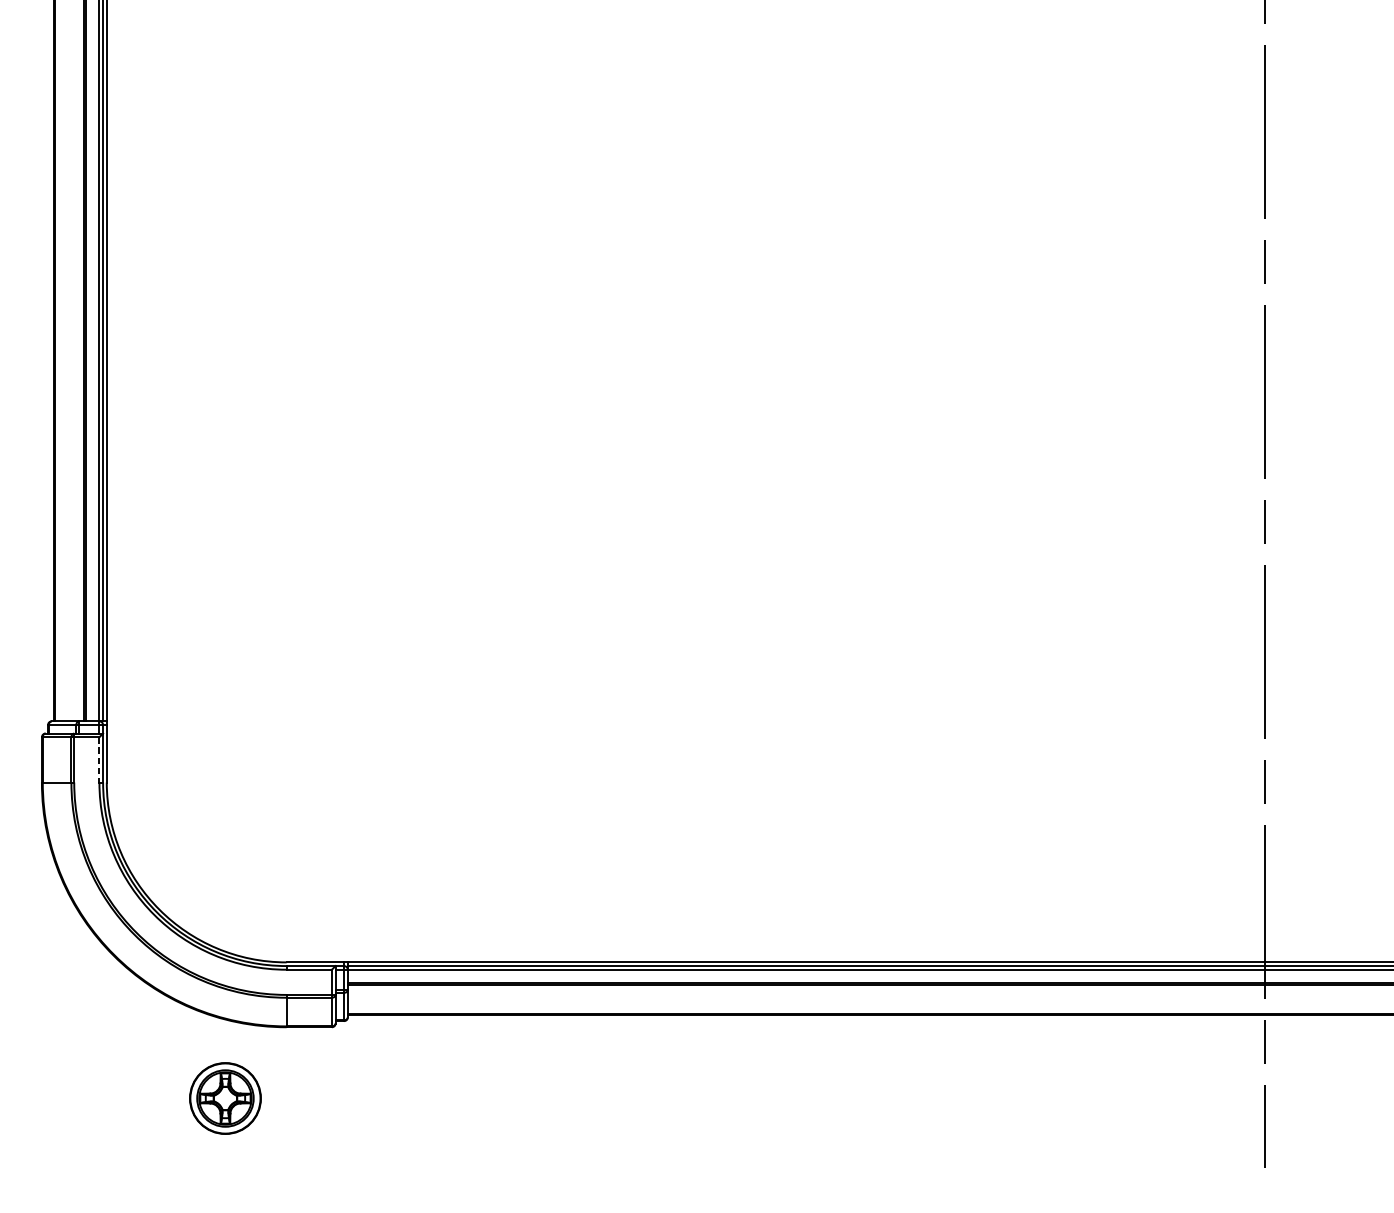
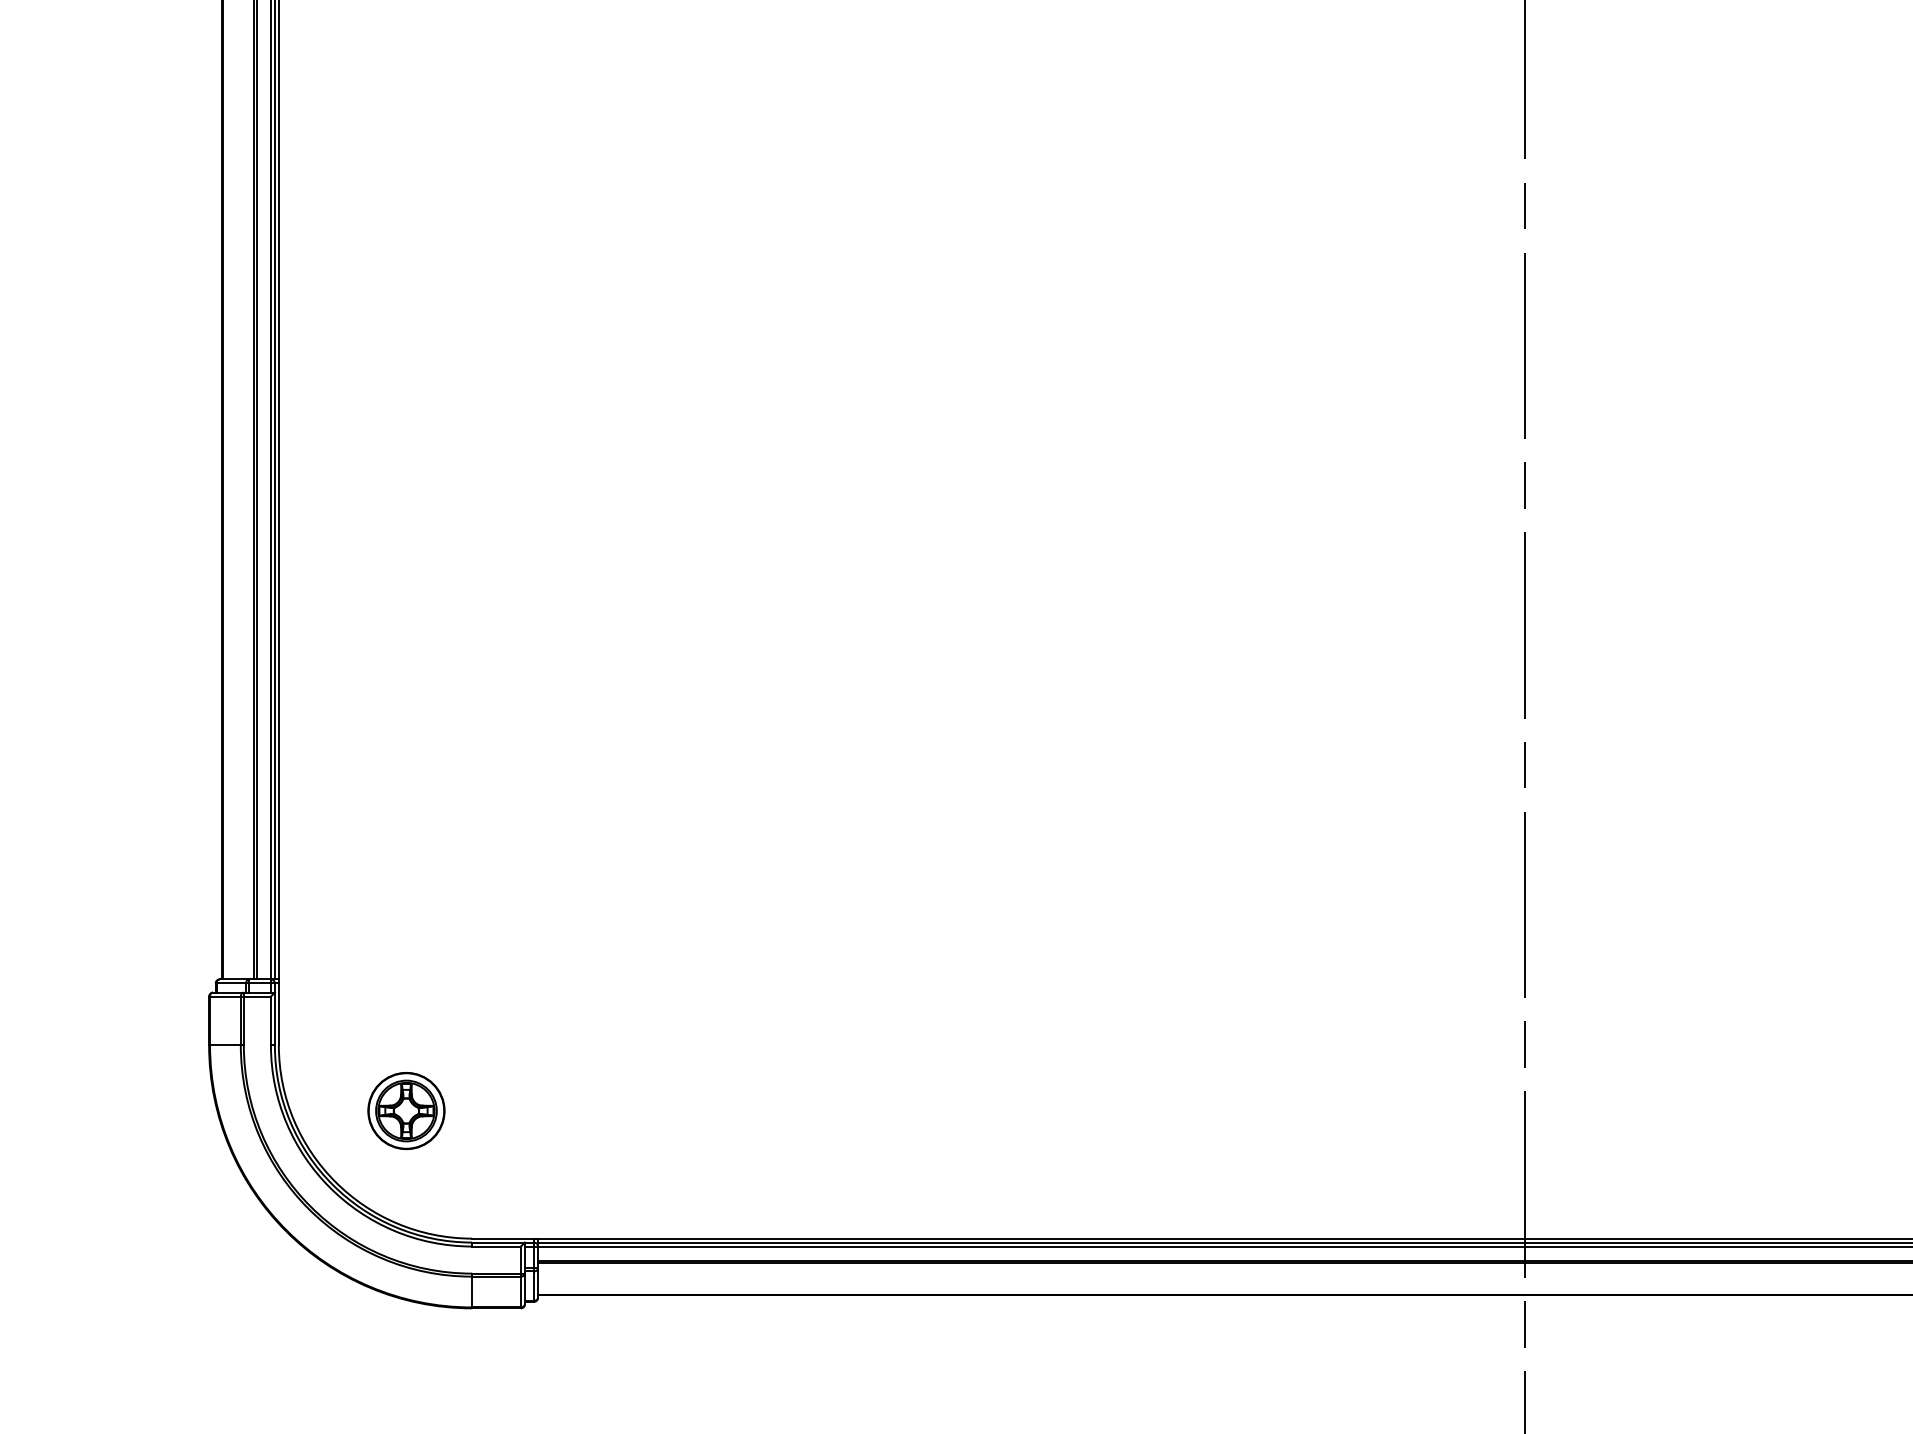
line: (99, 760) -> (270, 1021), dashed -> solid
part: (225, 1098) -> (406, 1111), moved

